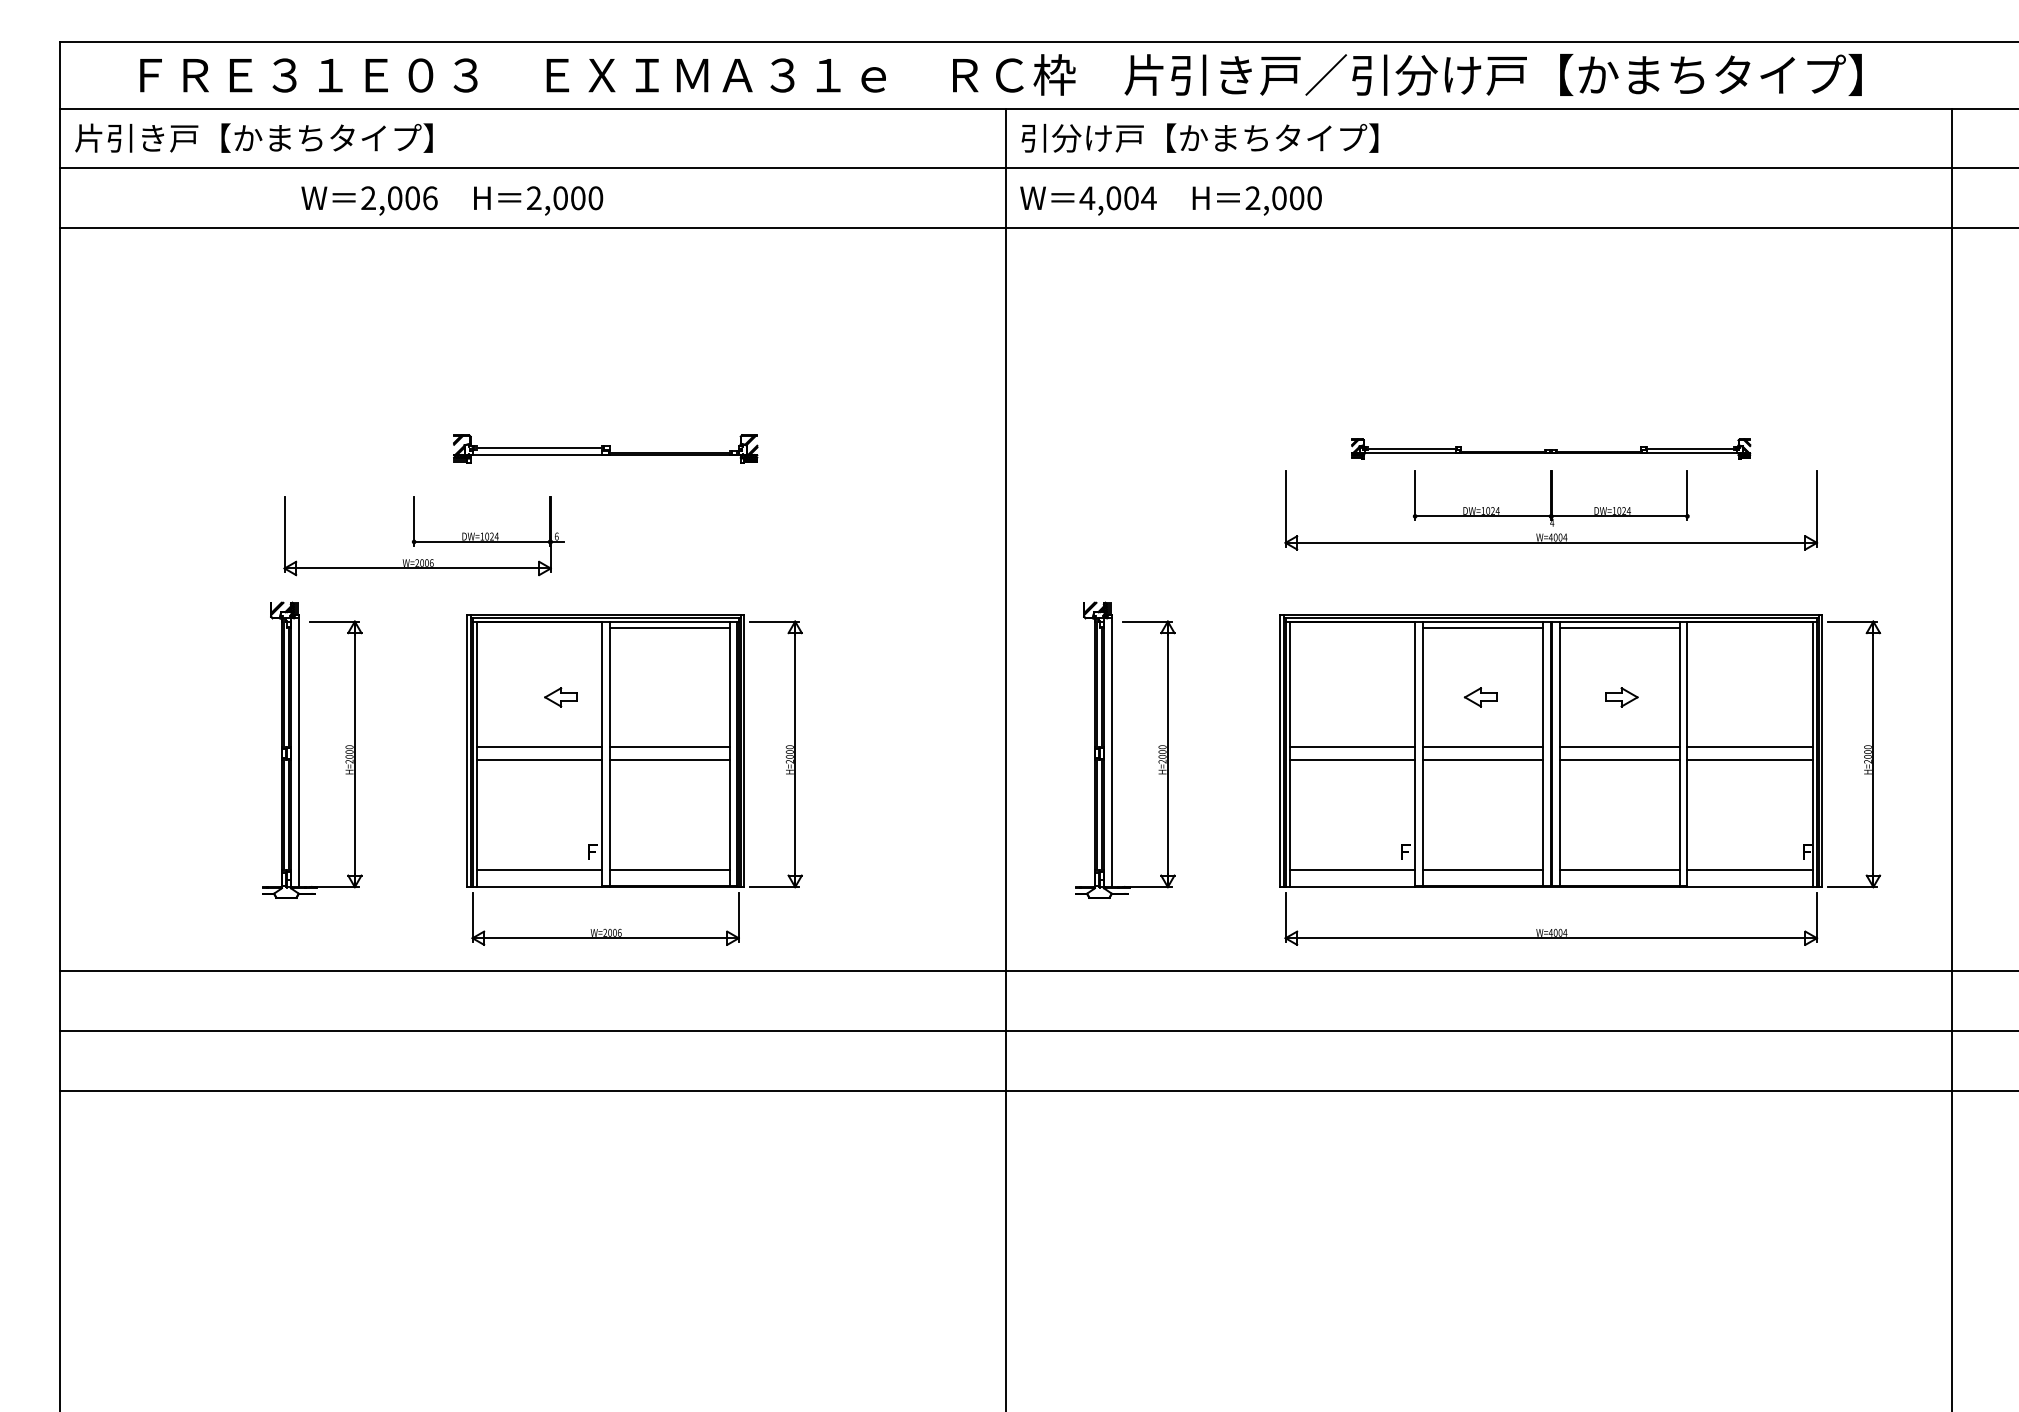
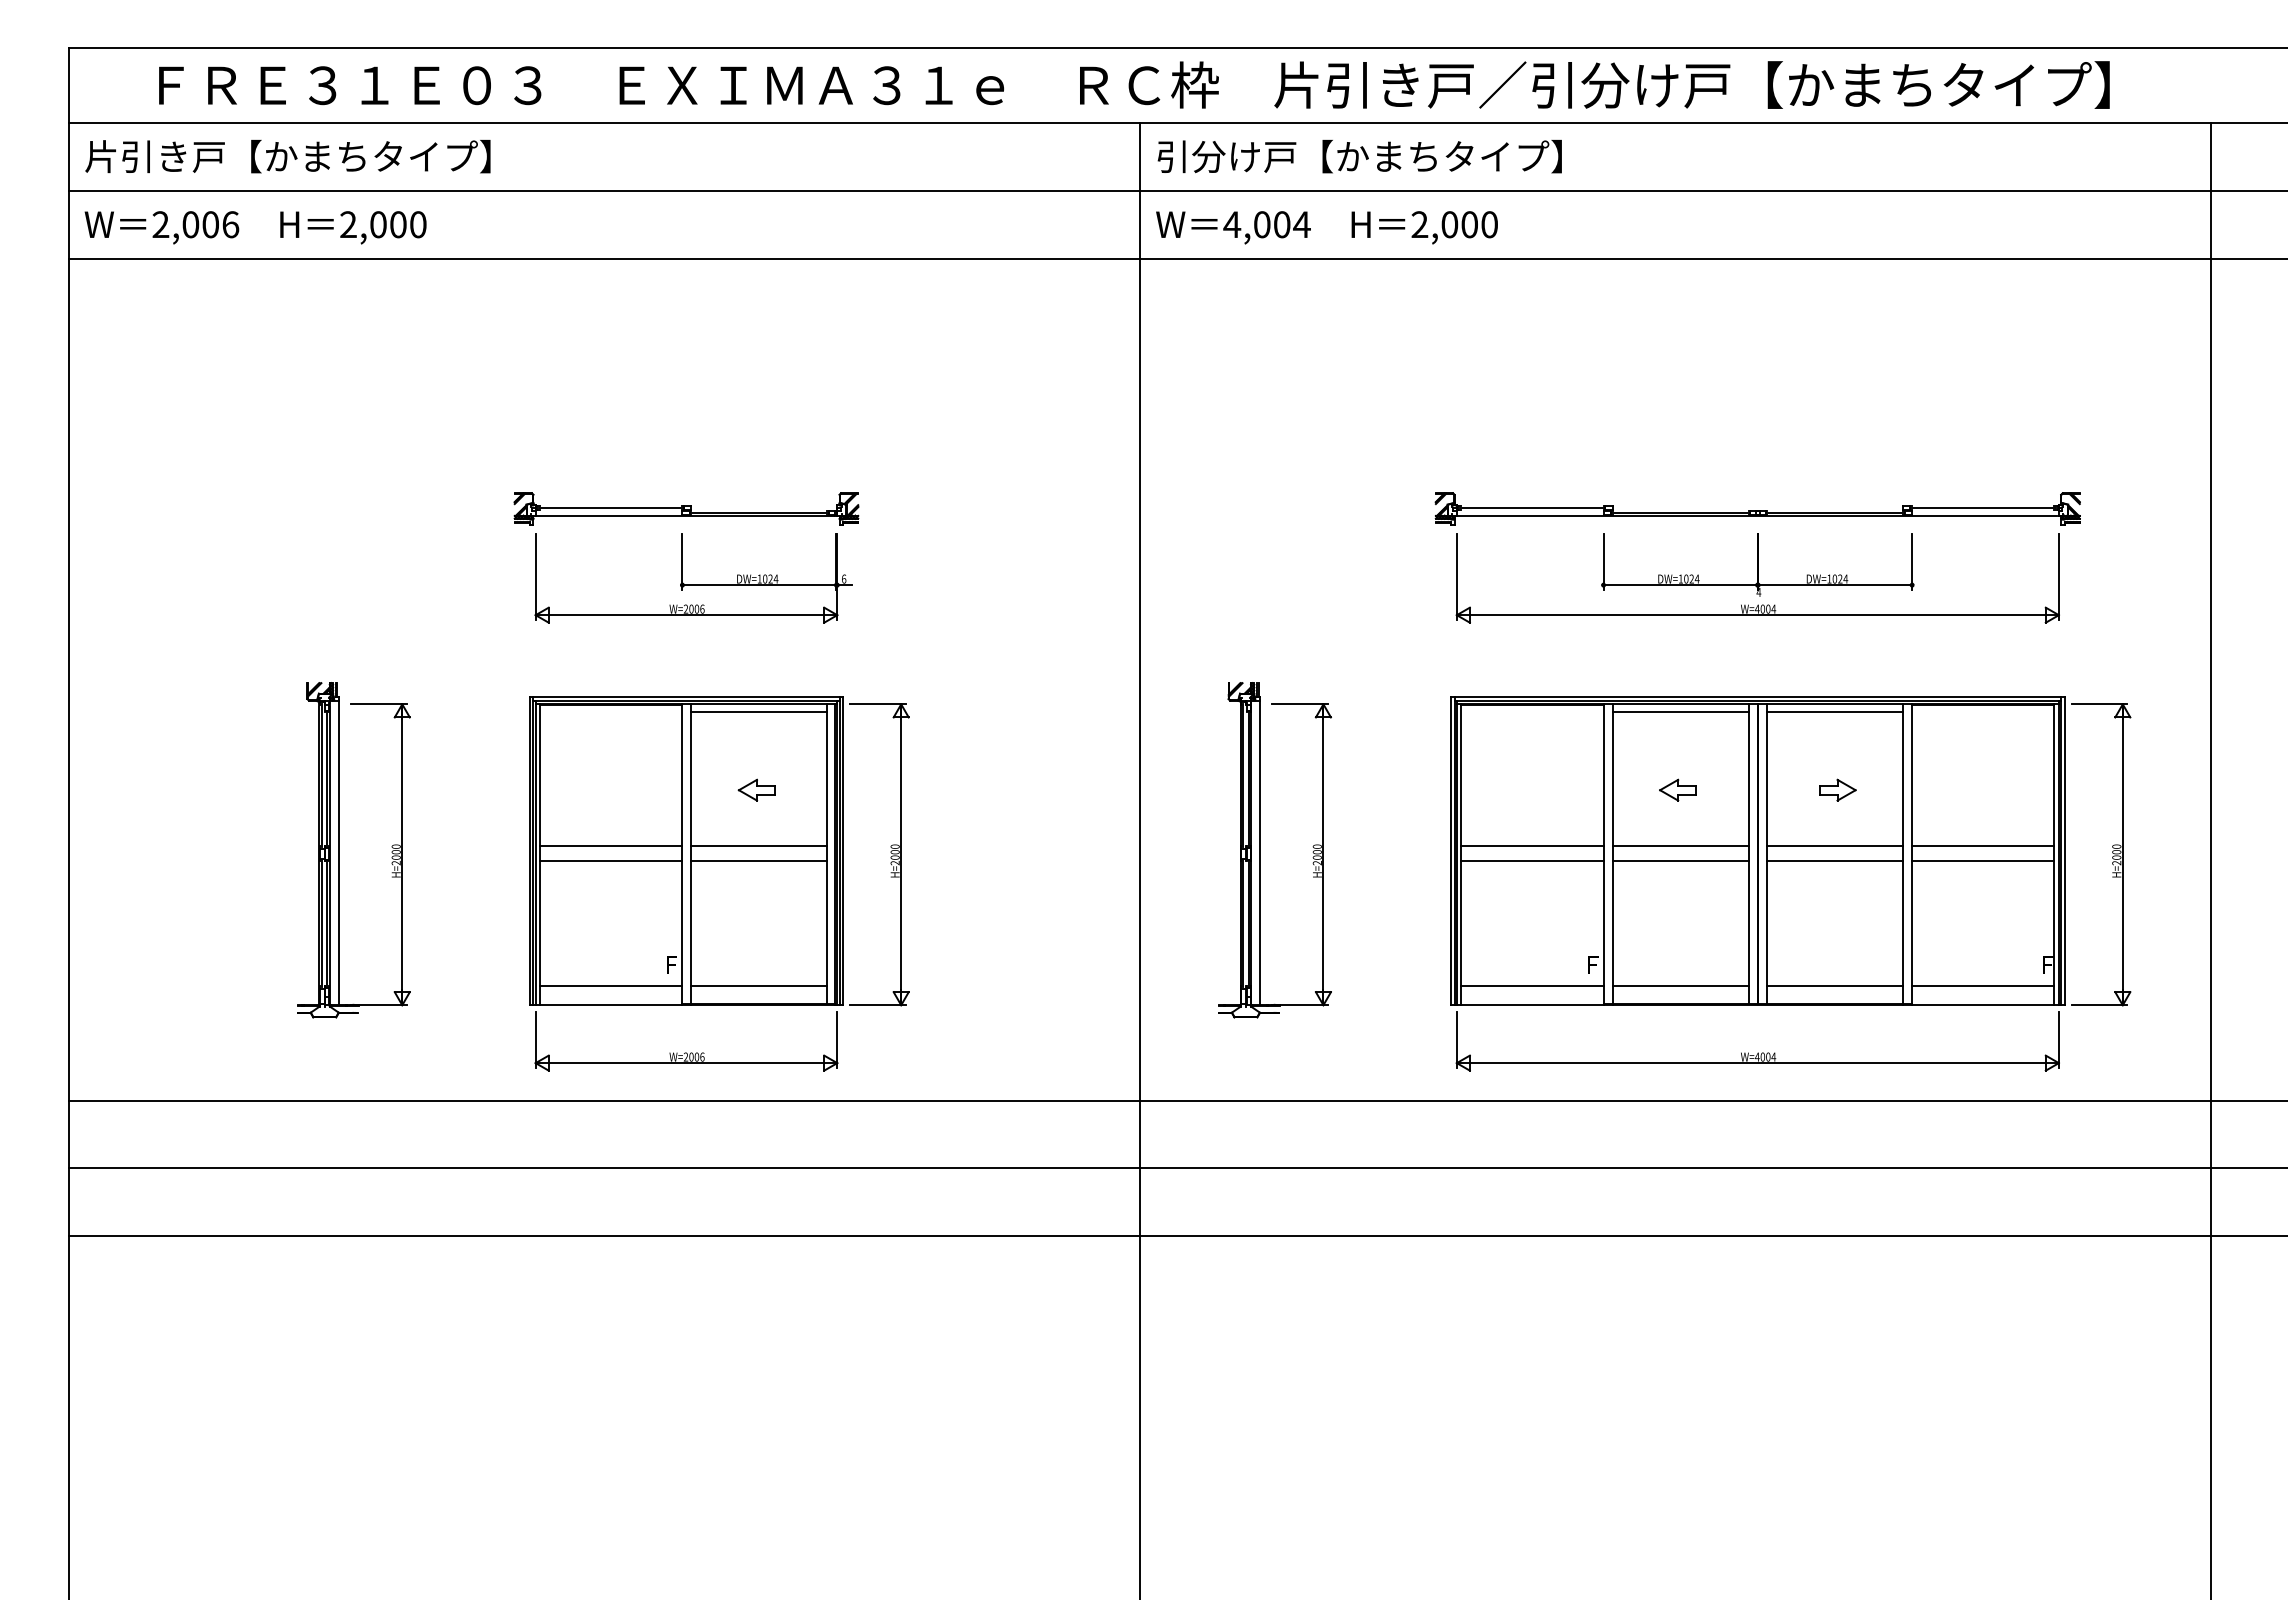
text: (452, 200) -> (255, 227), moved
part: (1550, 448) -> (1757, 508), size x1.43
part: (423, 536) -> (693, 578), moved
part: (560, 696) -> (756, 789), moved

